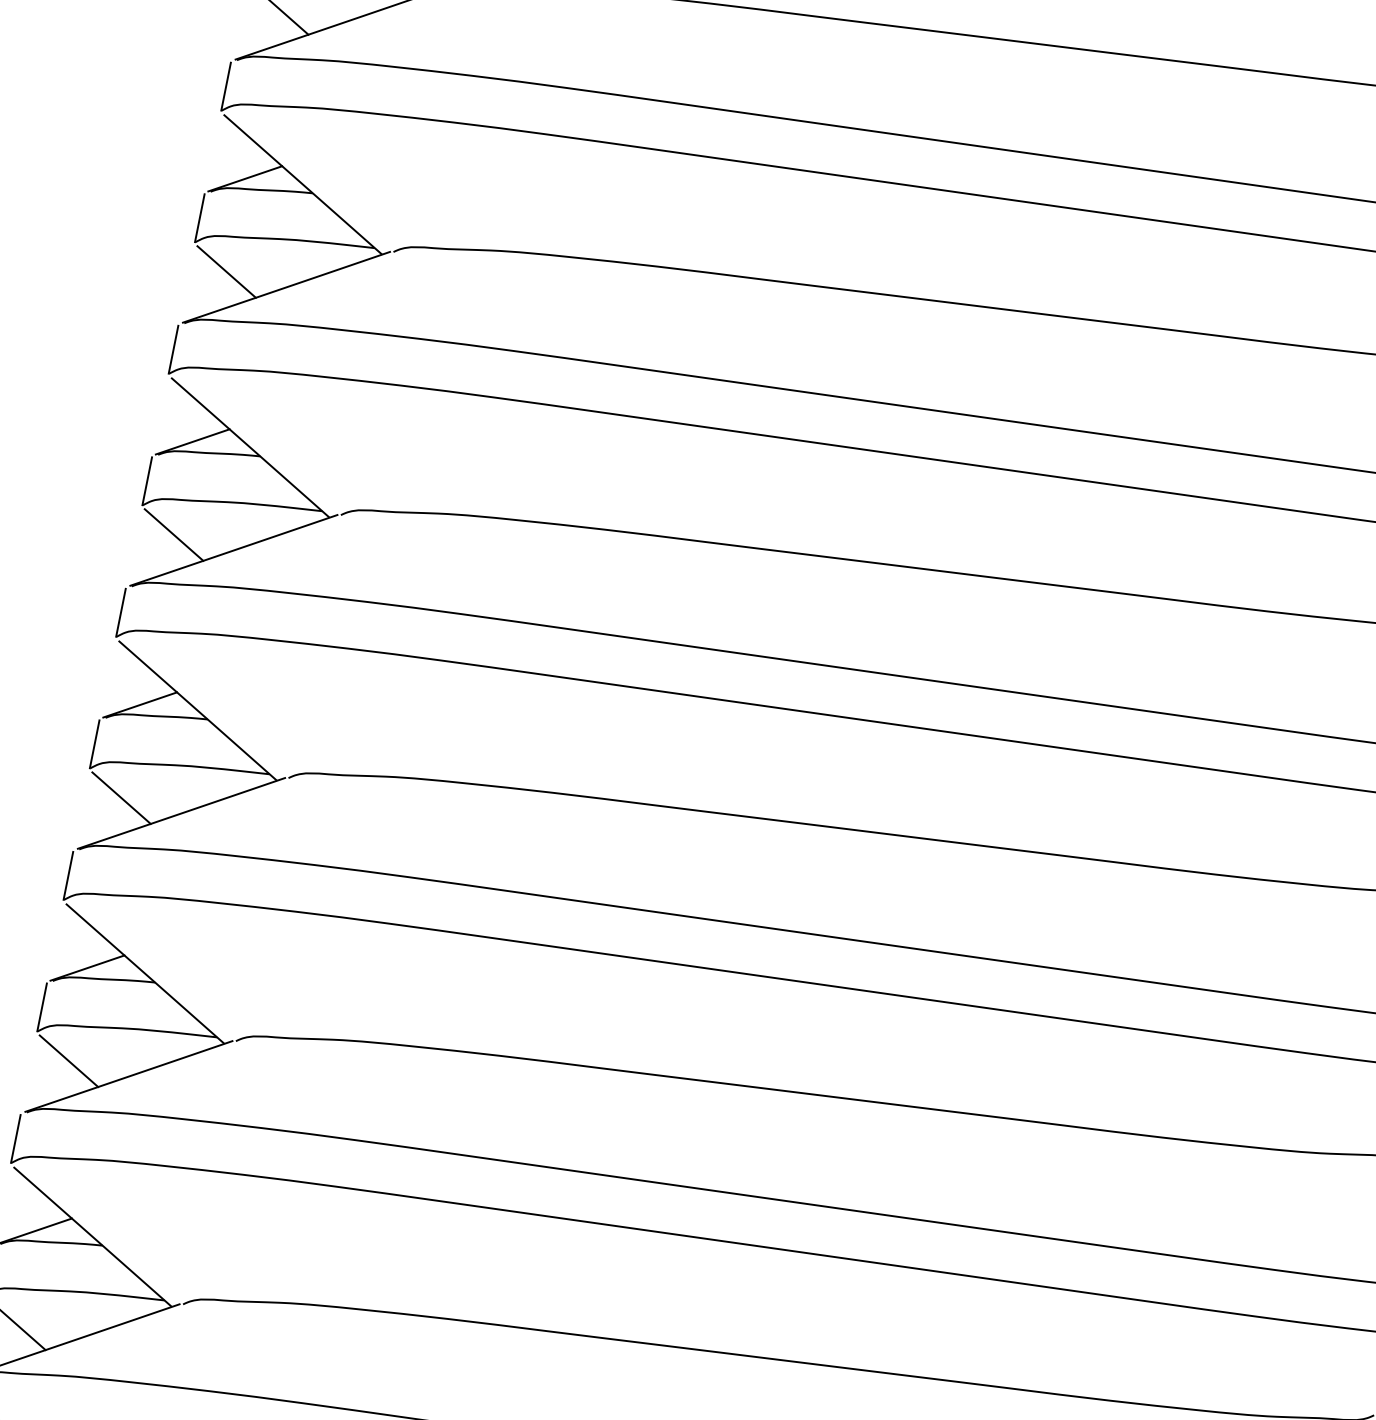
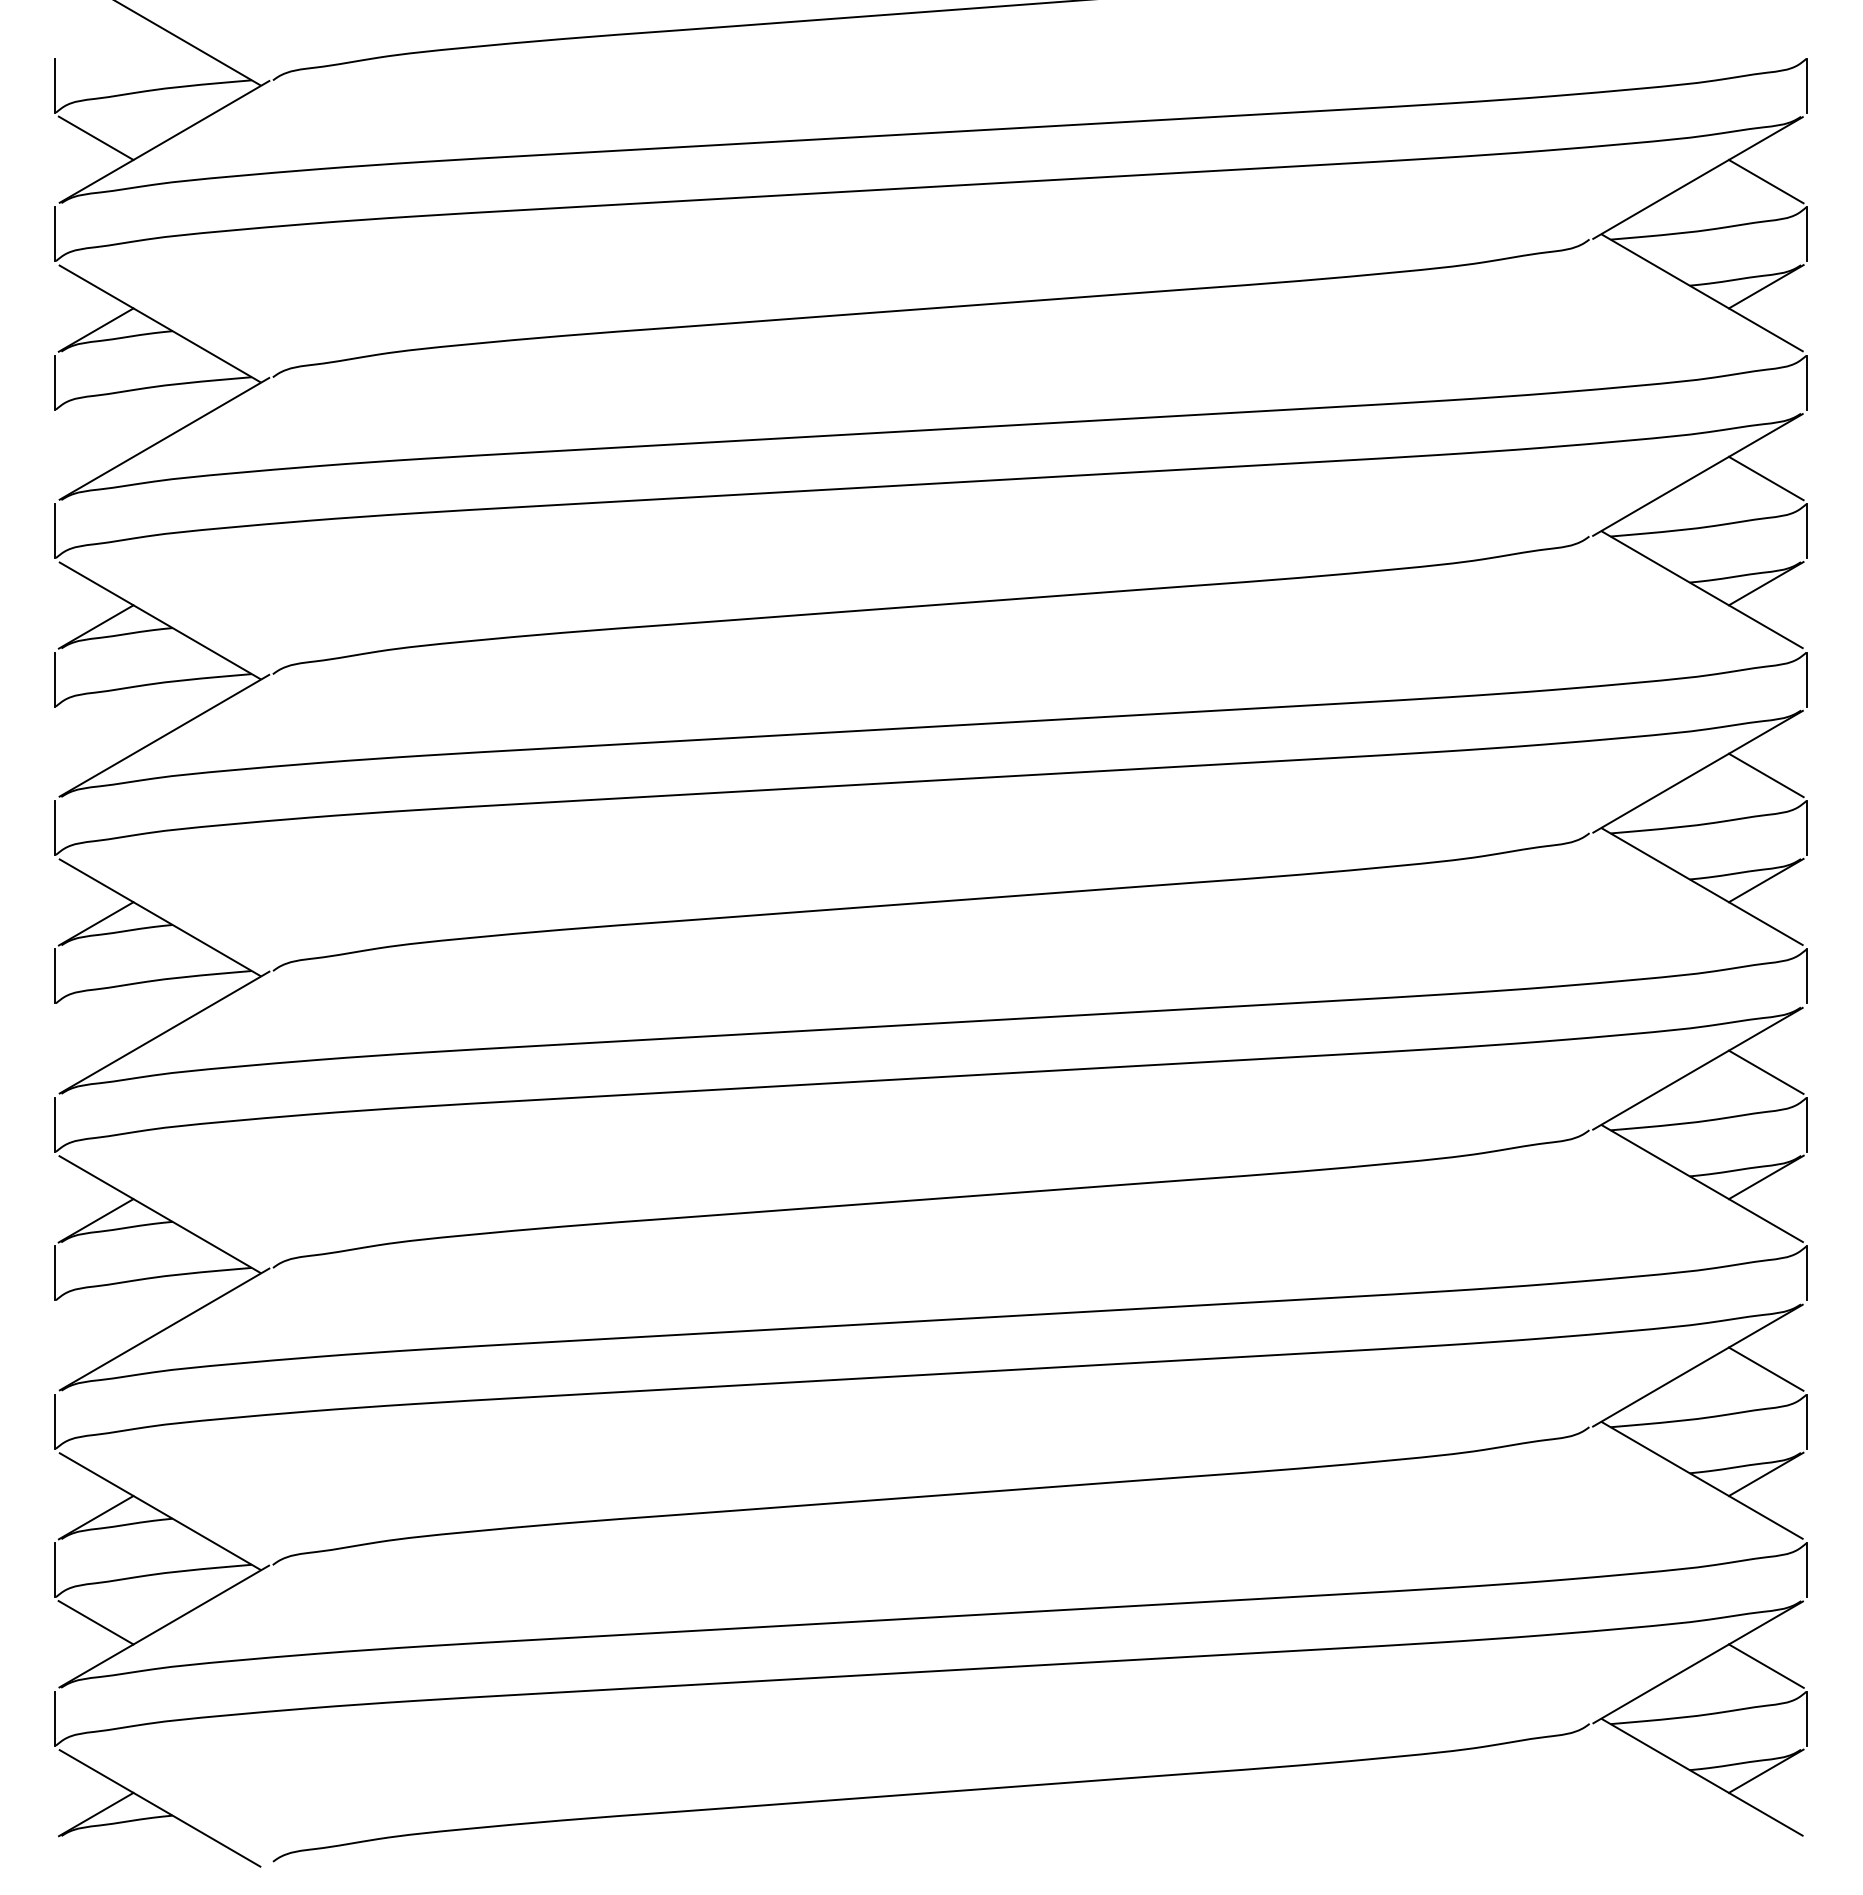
line: (226, 271) -> (95, 434), removed
line: (173, 534) -> (95, 731), removed
line: (121, 797) -> (95, 1028), removed
line: (68, 1060) -> (95, 1325), removed

